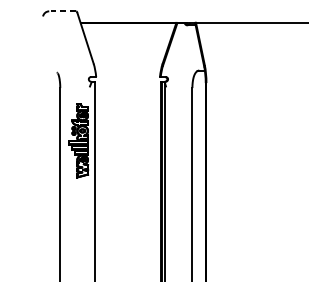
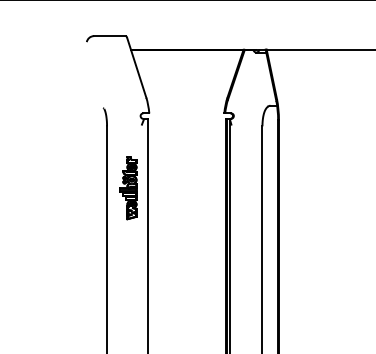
line: (62, 11) -> (109, 36), dashed -> solid
part: (78, 140) -> (128, 188), size x0.71

